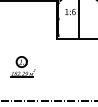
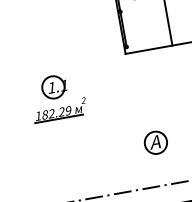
part: (22, 66) -> (56, 96), moved
part: (63, 81) -> (155, 143), added

